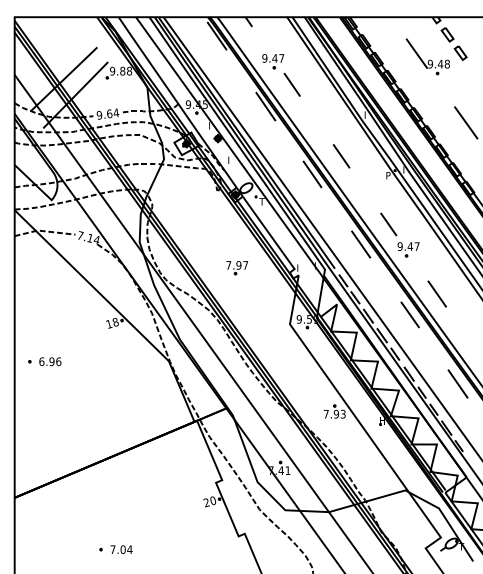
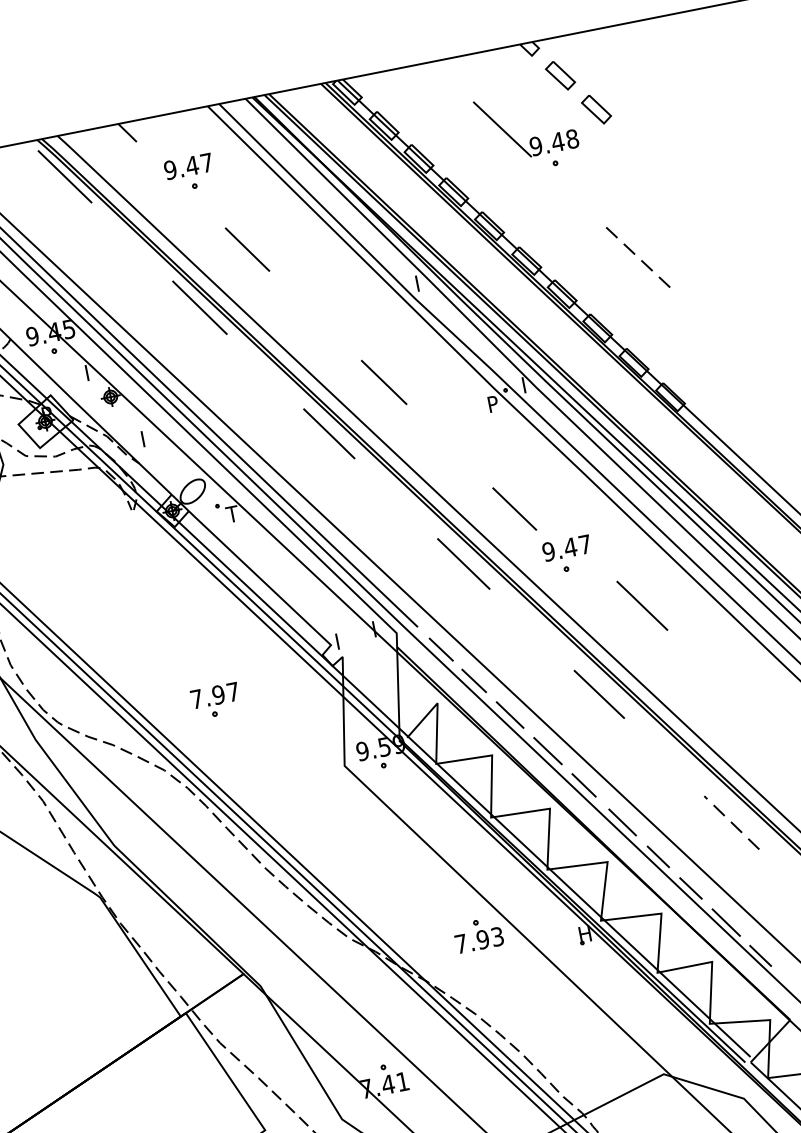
part: (273, 61) -> (190, 172), moved
line: (465, 122) -> (636, 256), solid -> dashed
part: (237, 268) -> (216, 702), moved
line: (436, 293) -> (640, 604), moved
line: (457, 383) -> (730, 821), solid -> dashed

